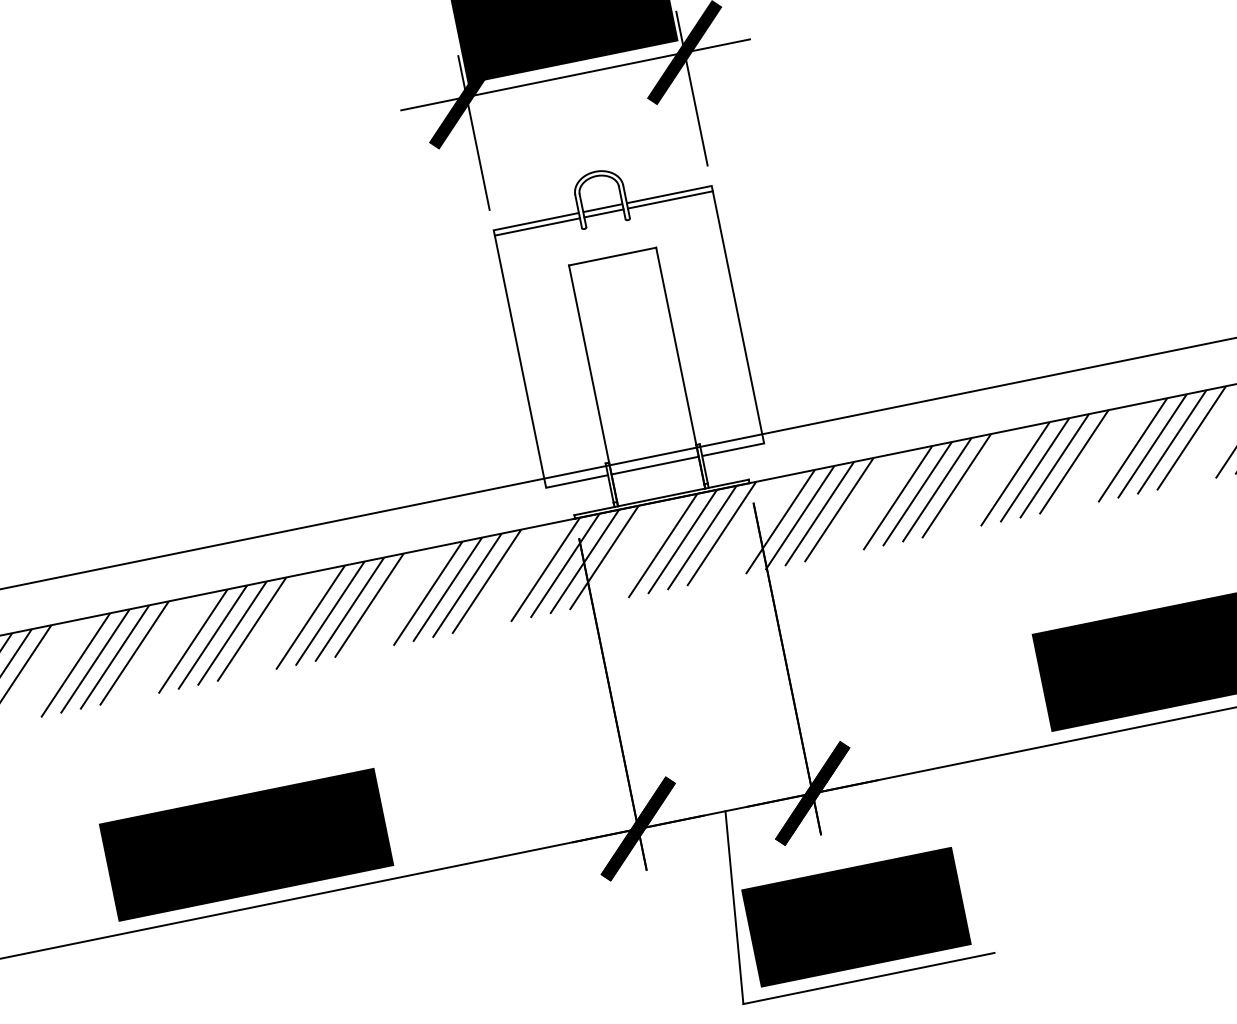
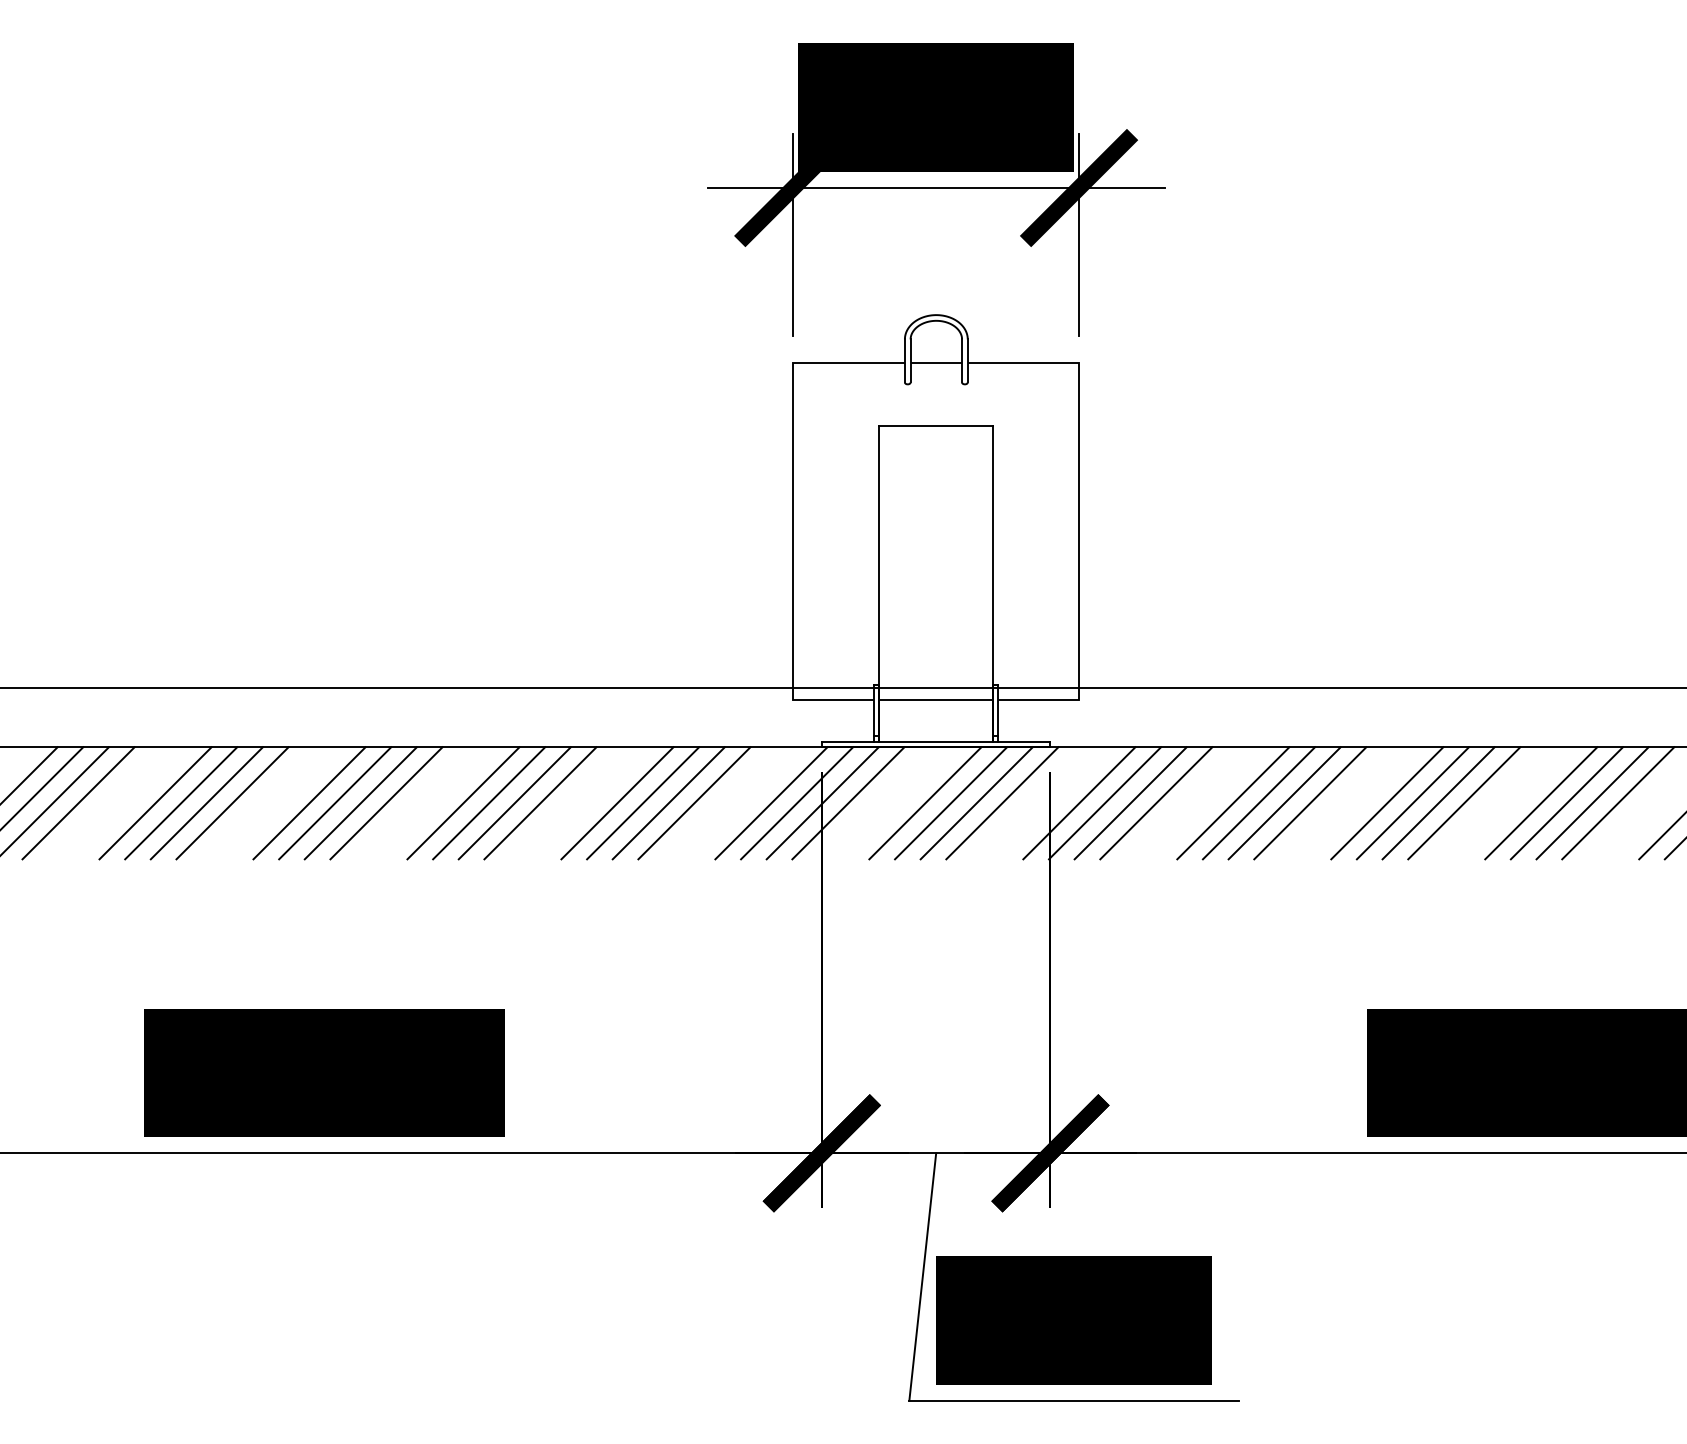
line: (670, 199) -> (1023, 369), removed
line: (604, 213) -> (936, 369), removed
line: (536, 226) -> (848, 369), removed

